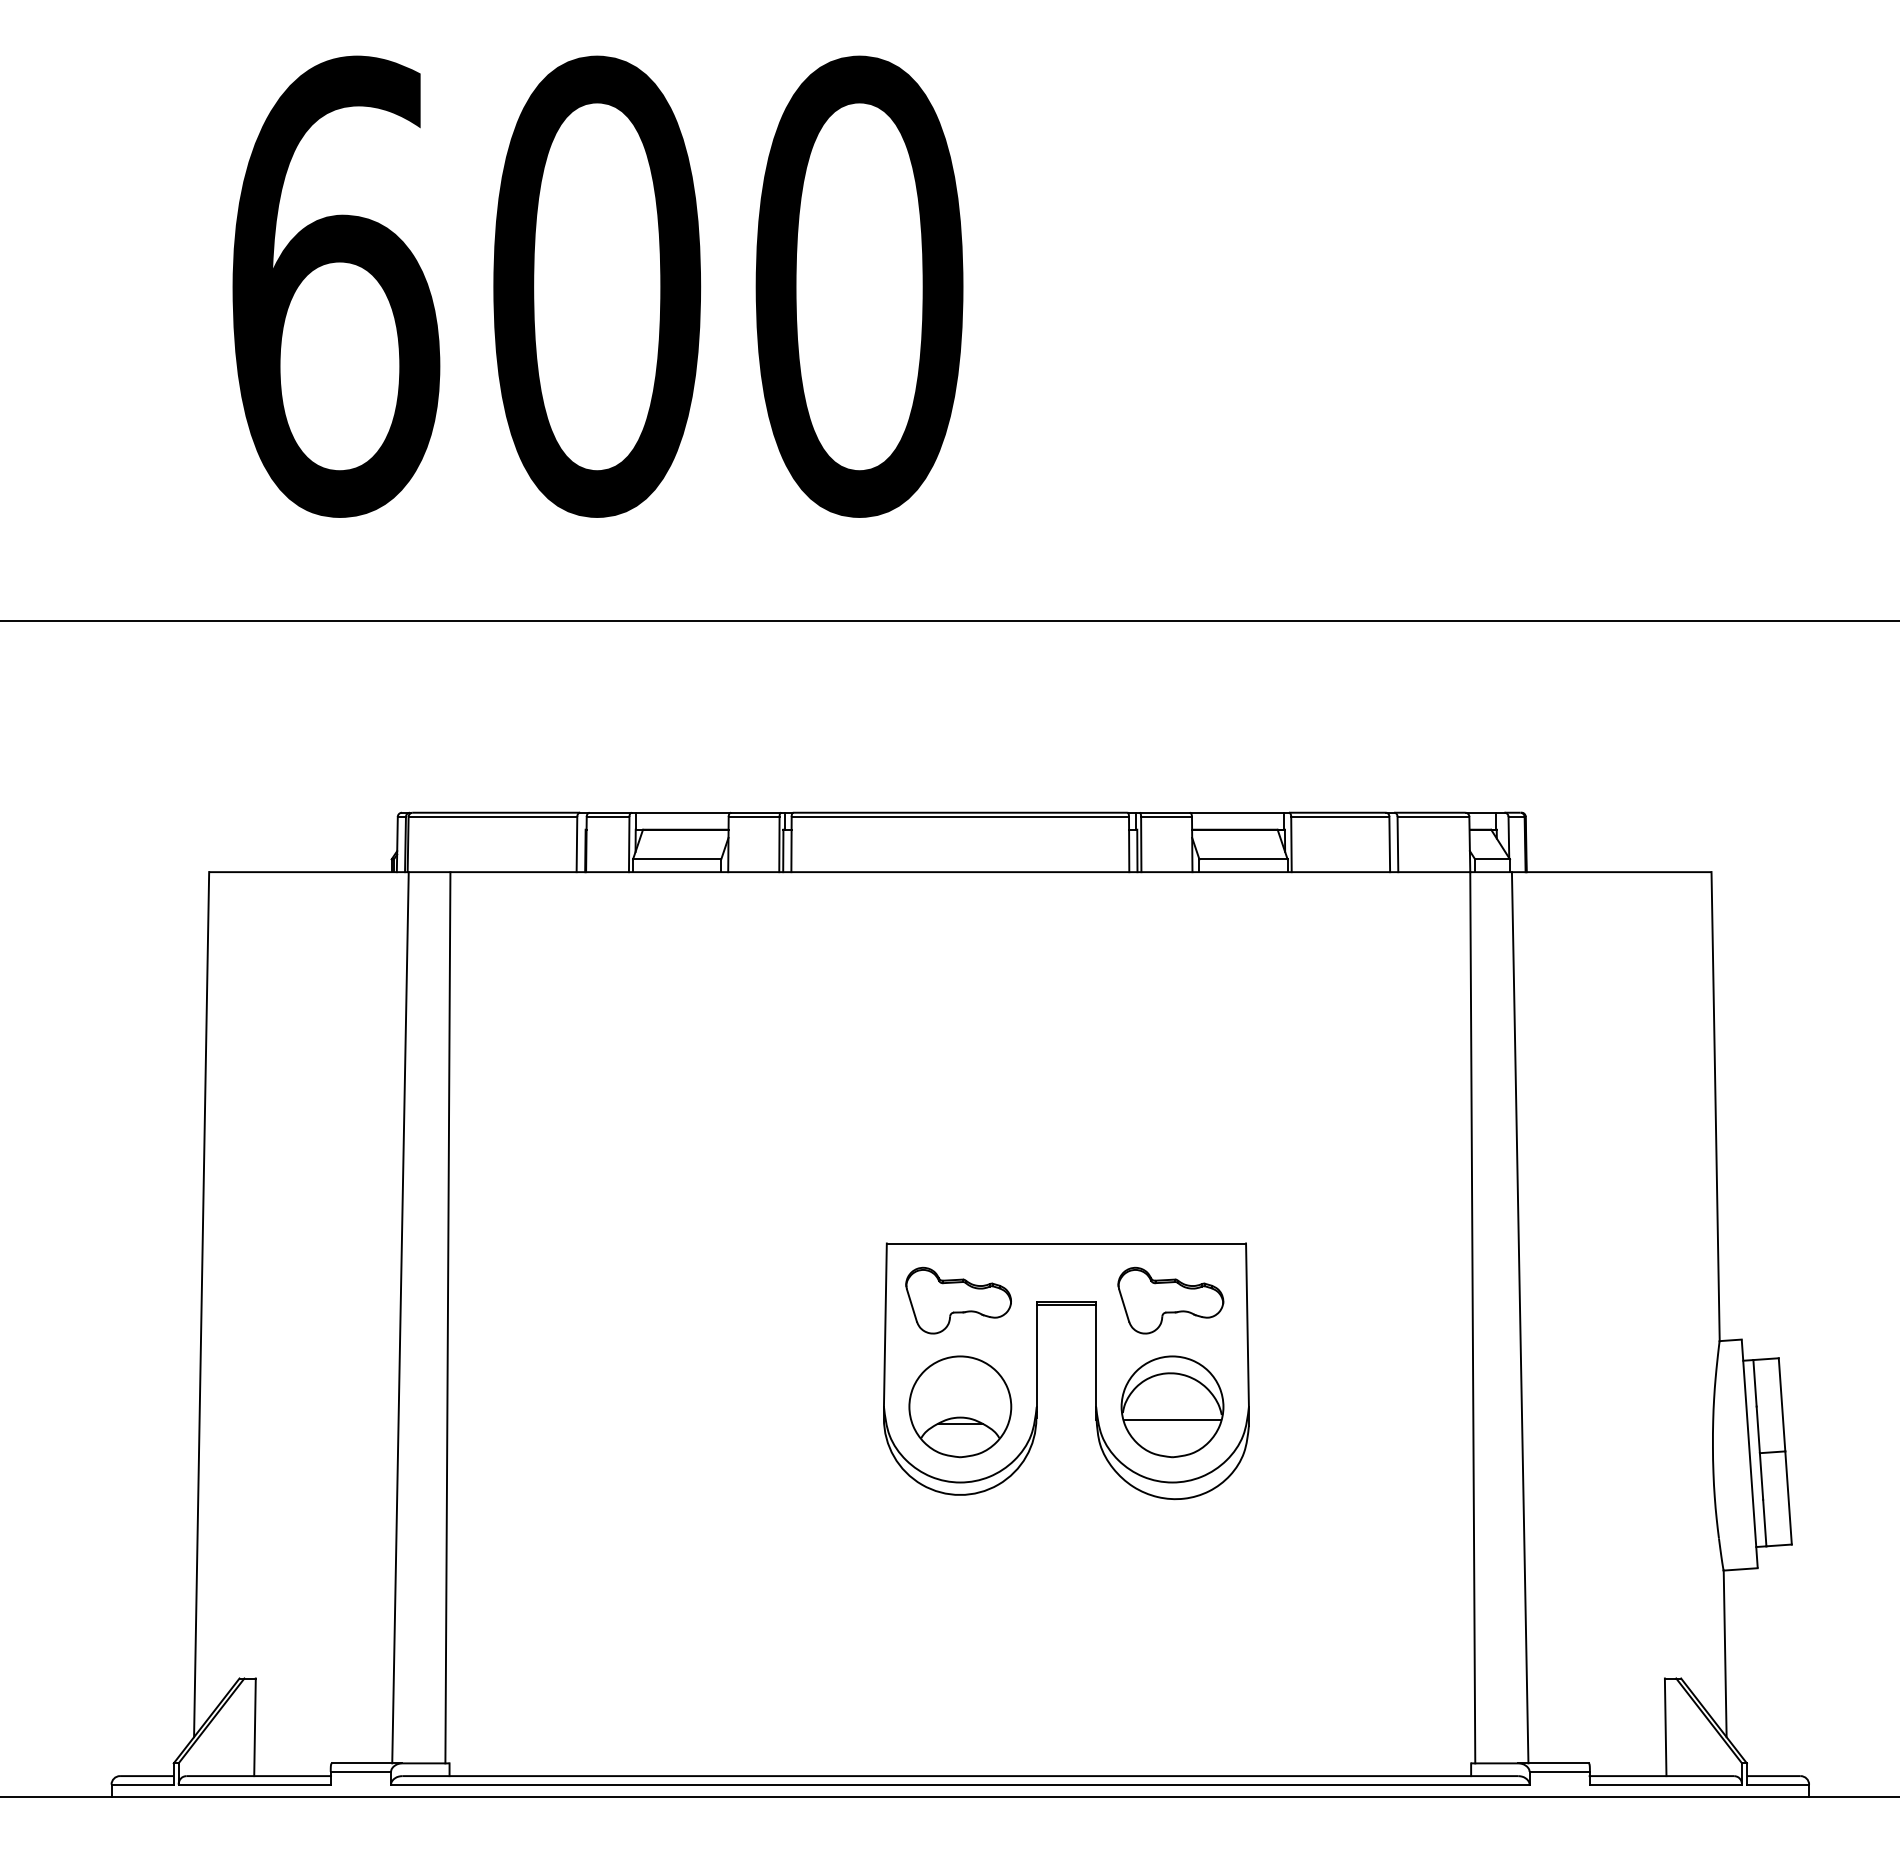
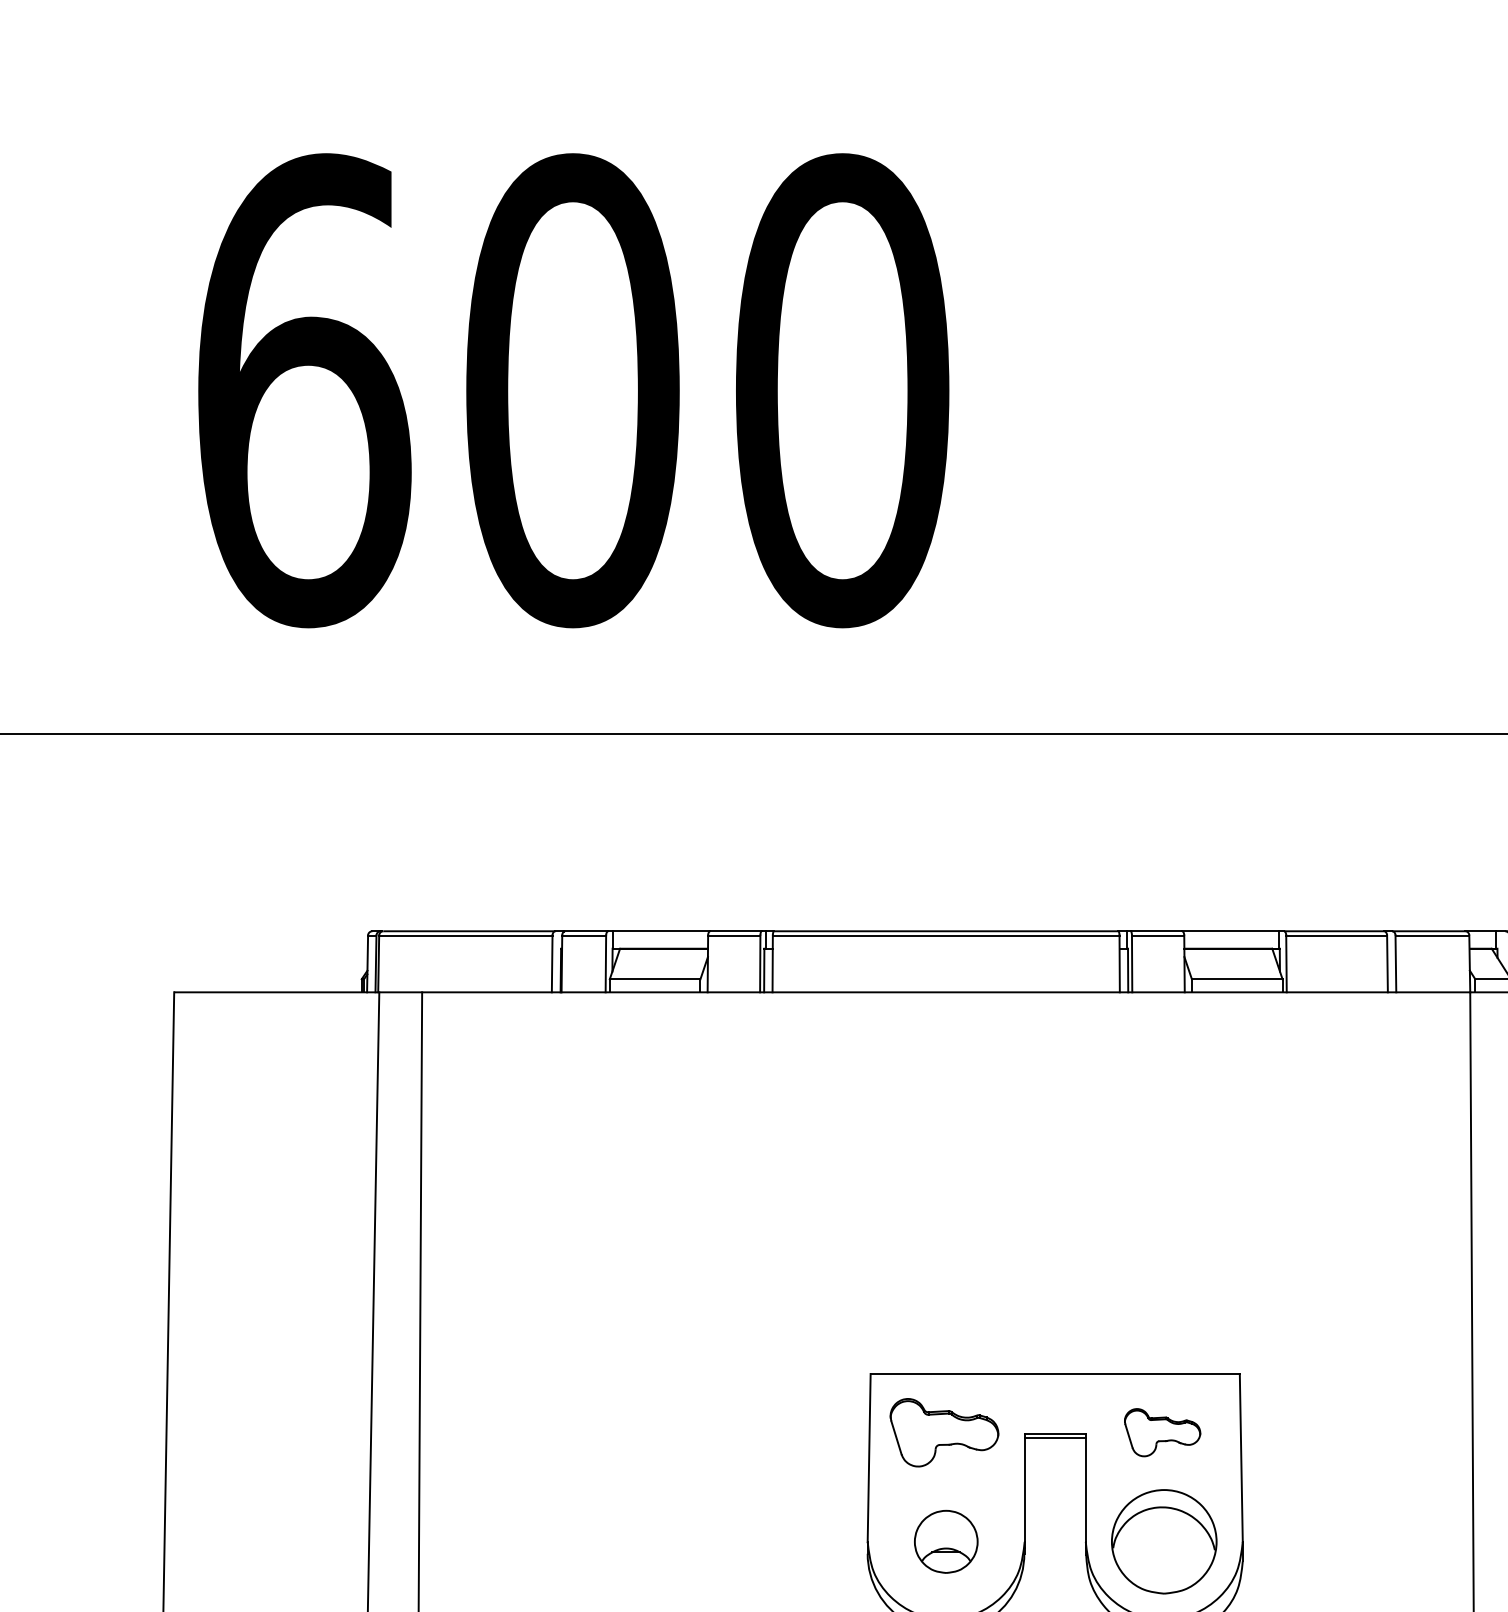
part: (1170, 1300) -> (1162, 1432), size x0.7
part: (960, 1406) -> (946, 1541), size x0.6
line: (1172, 1420) -> (1164, 1555), removed

